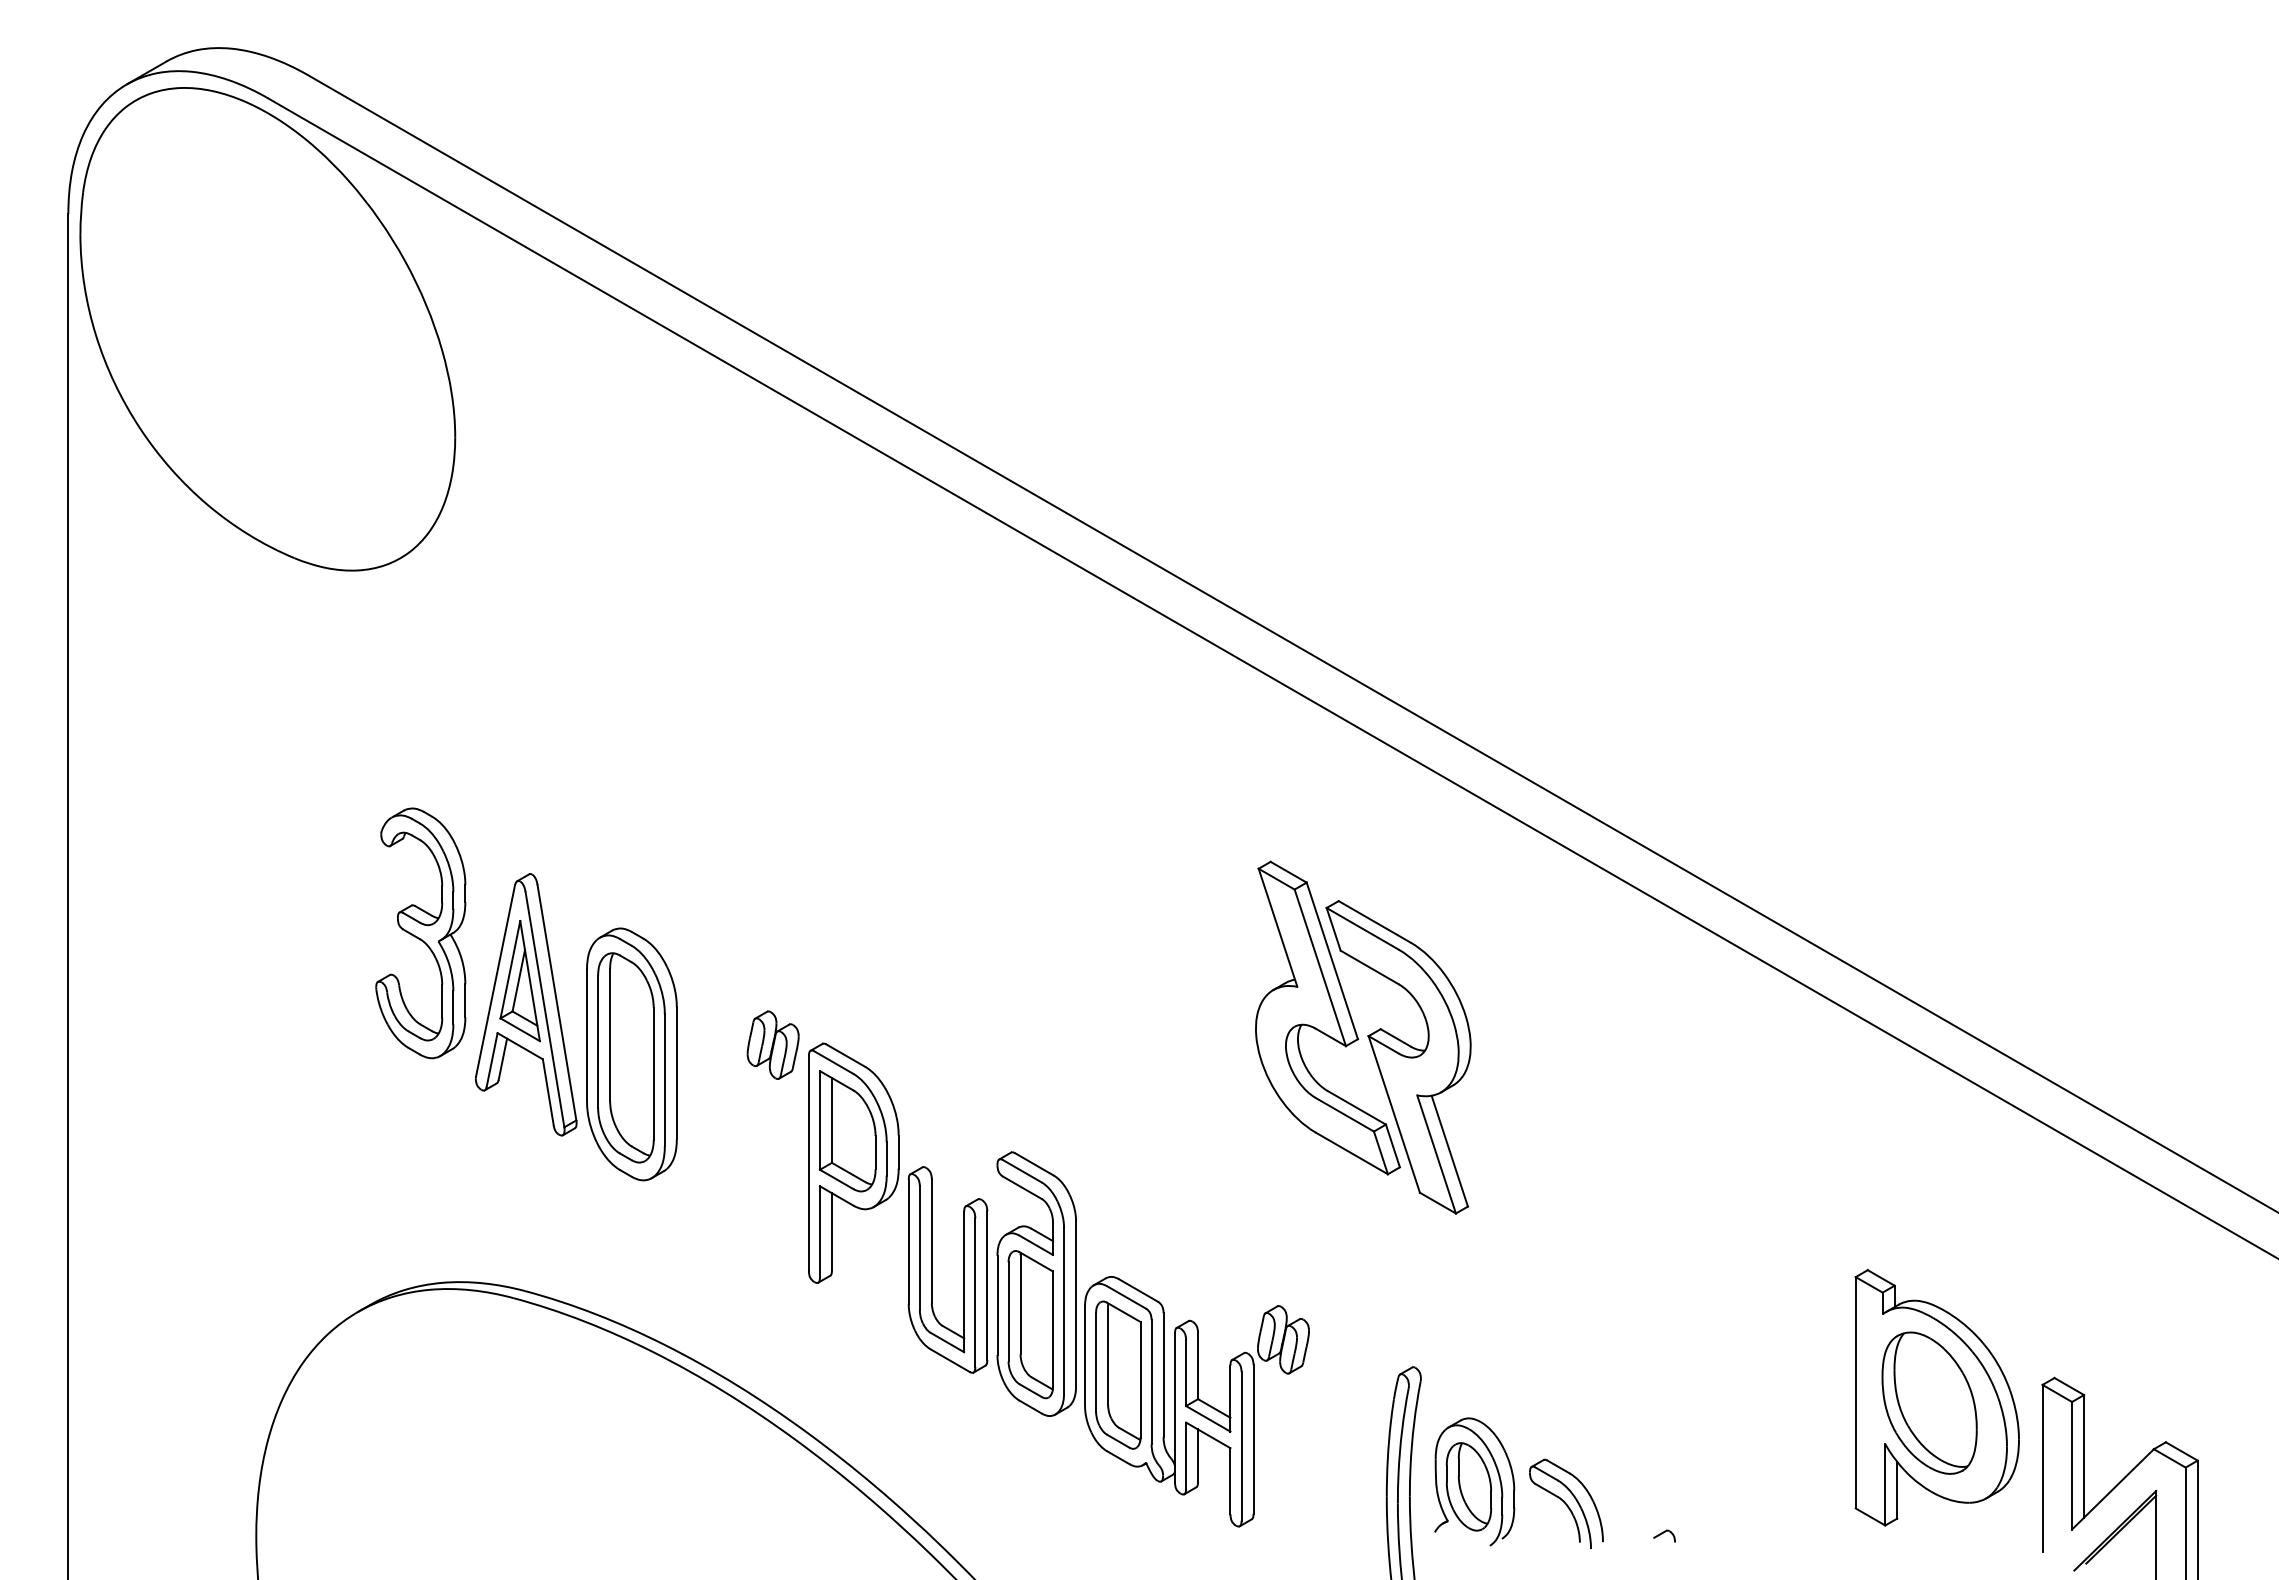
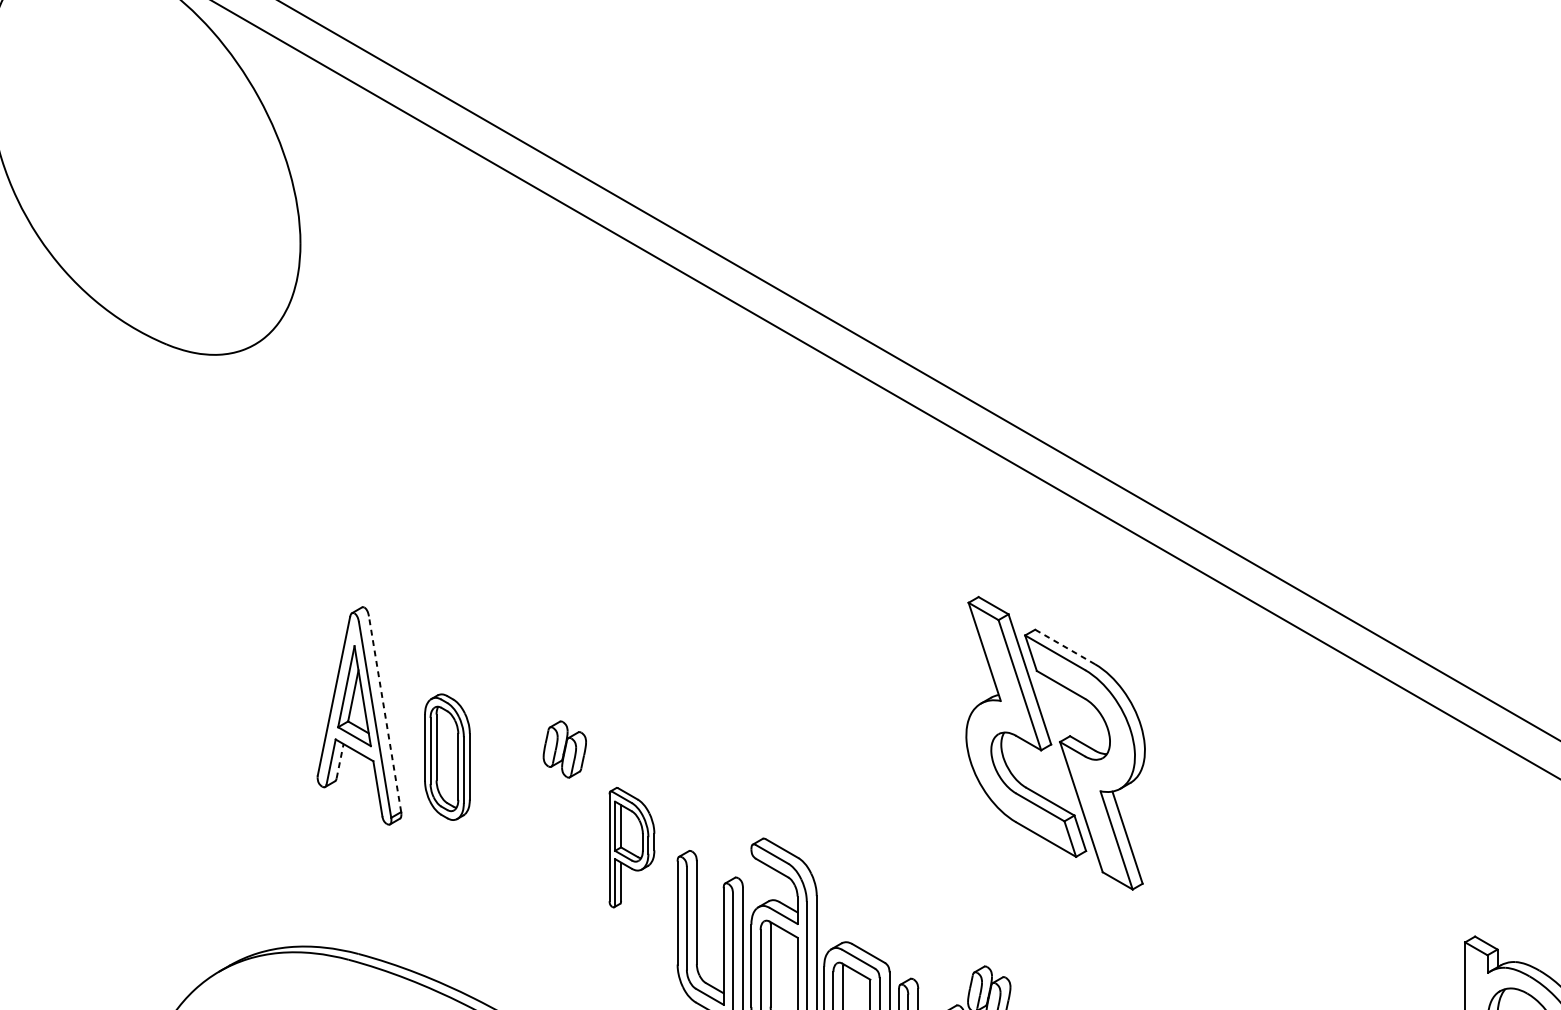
line: (1374, 921) -> (1064, 646), solid -> dashed
part: (420, 933) -> (271, 656), removed
line: (556, 1002) -> (384, 714), solid -> dashed
part: (631, 1054) -> (447, 757), size x0.6
line: (503, 1058) -> (340, 760), solid -> dashed
part: (853, 1162) -> (631, 847), size x0.6

